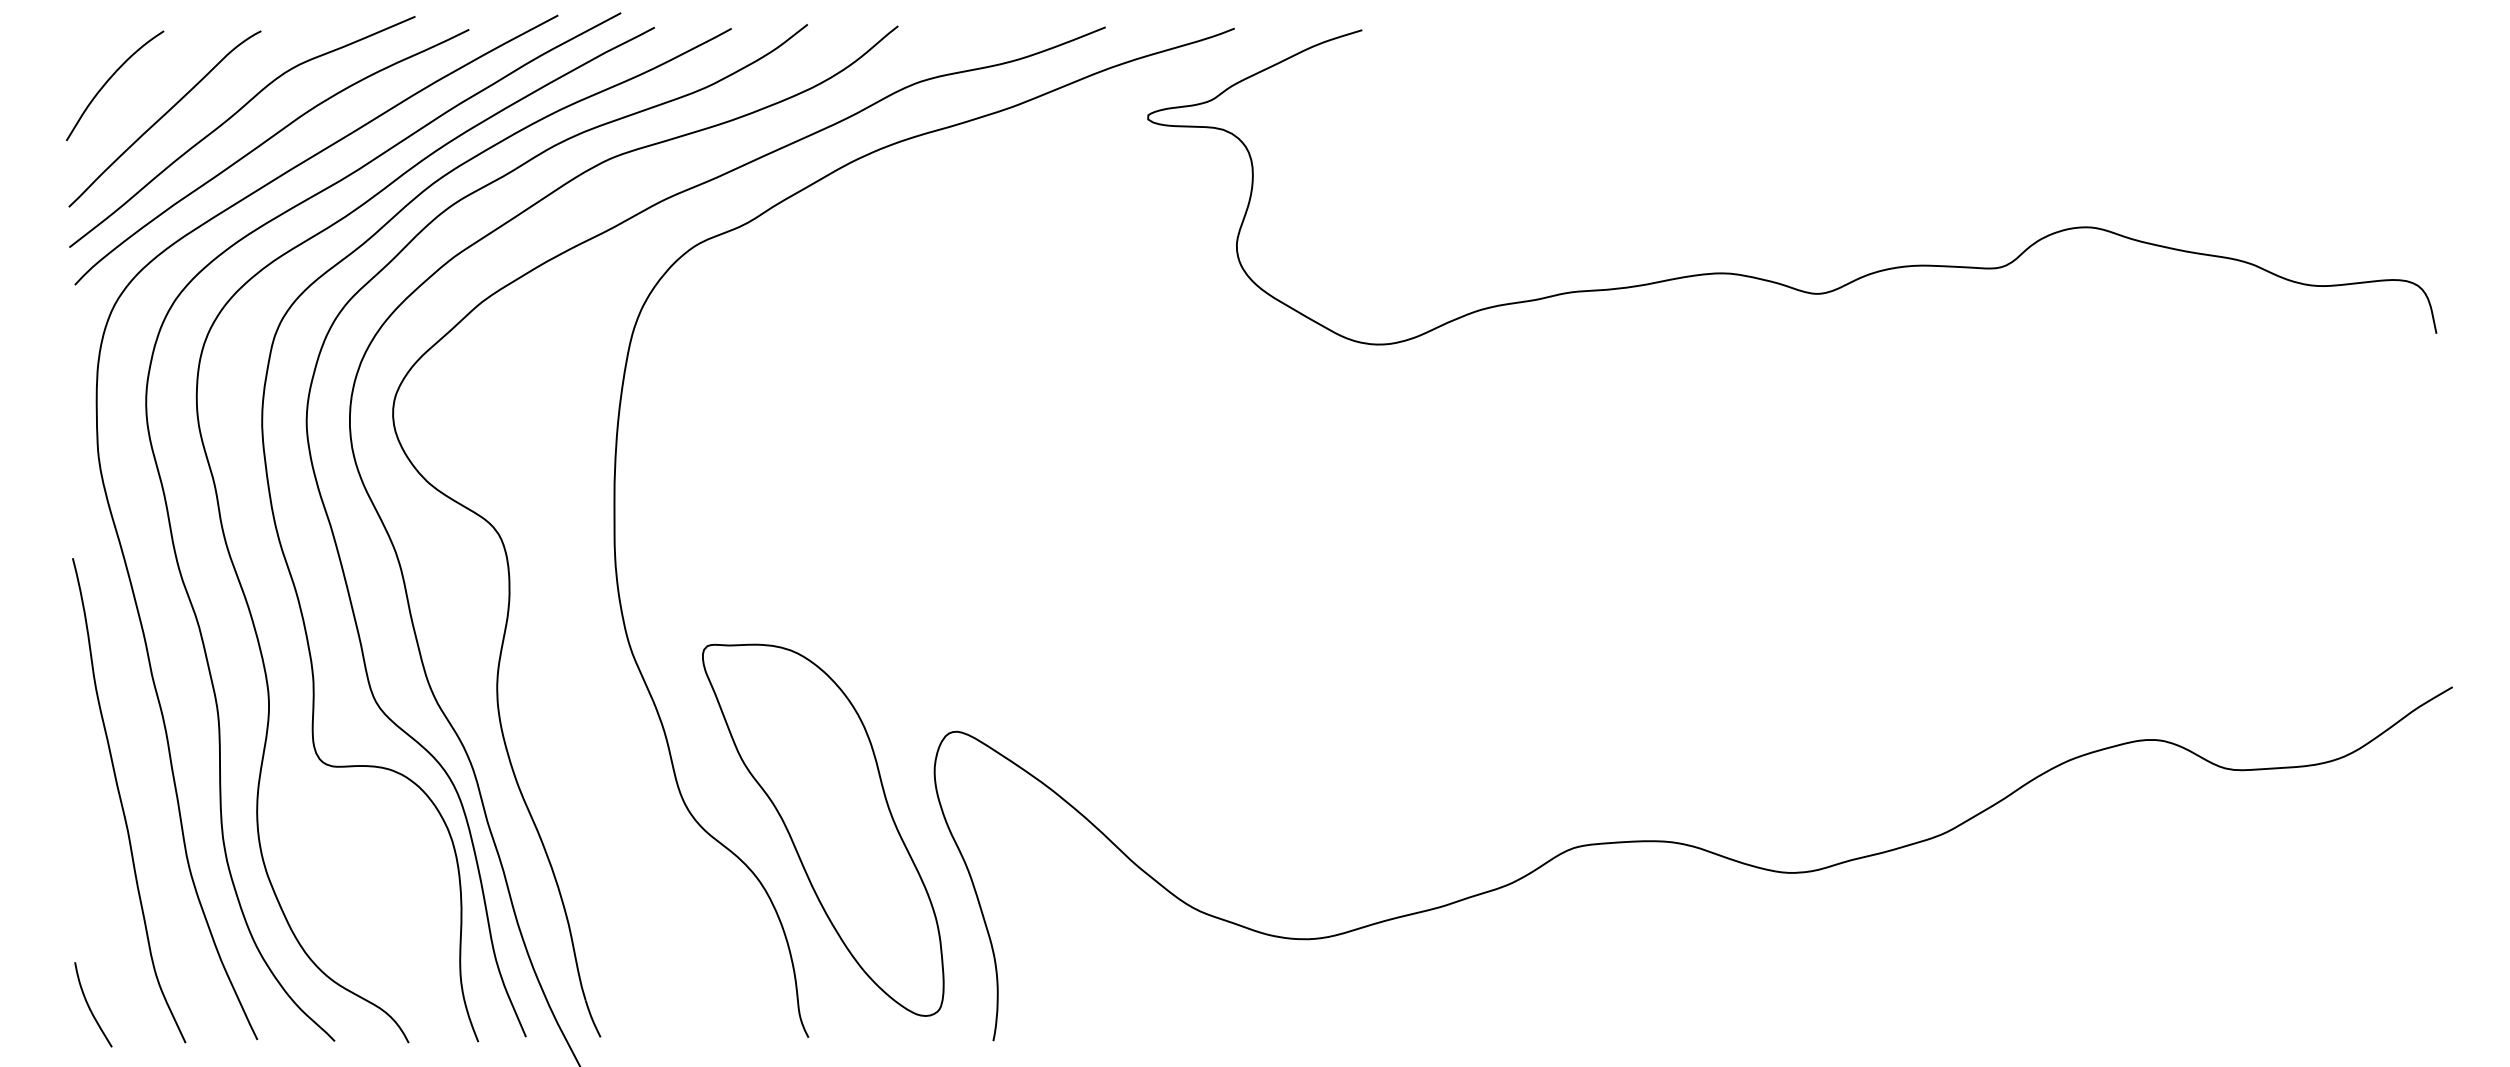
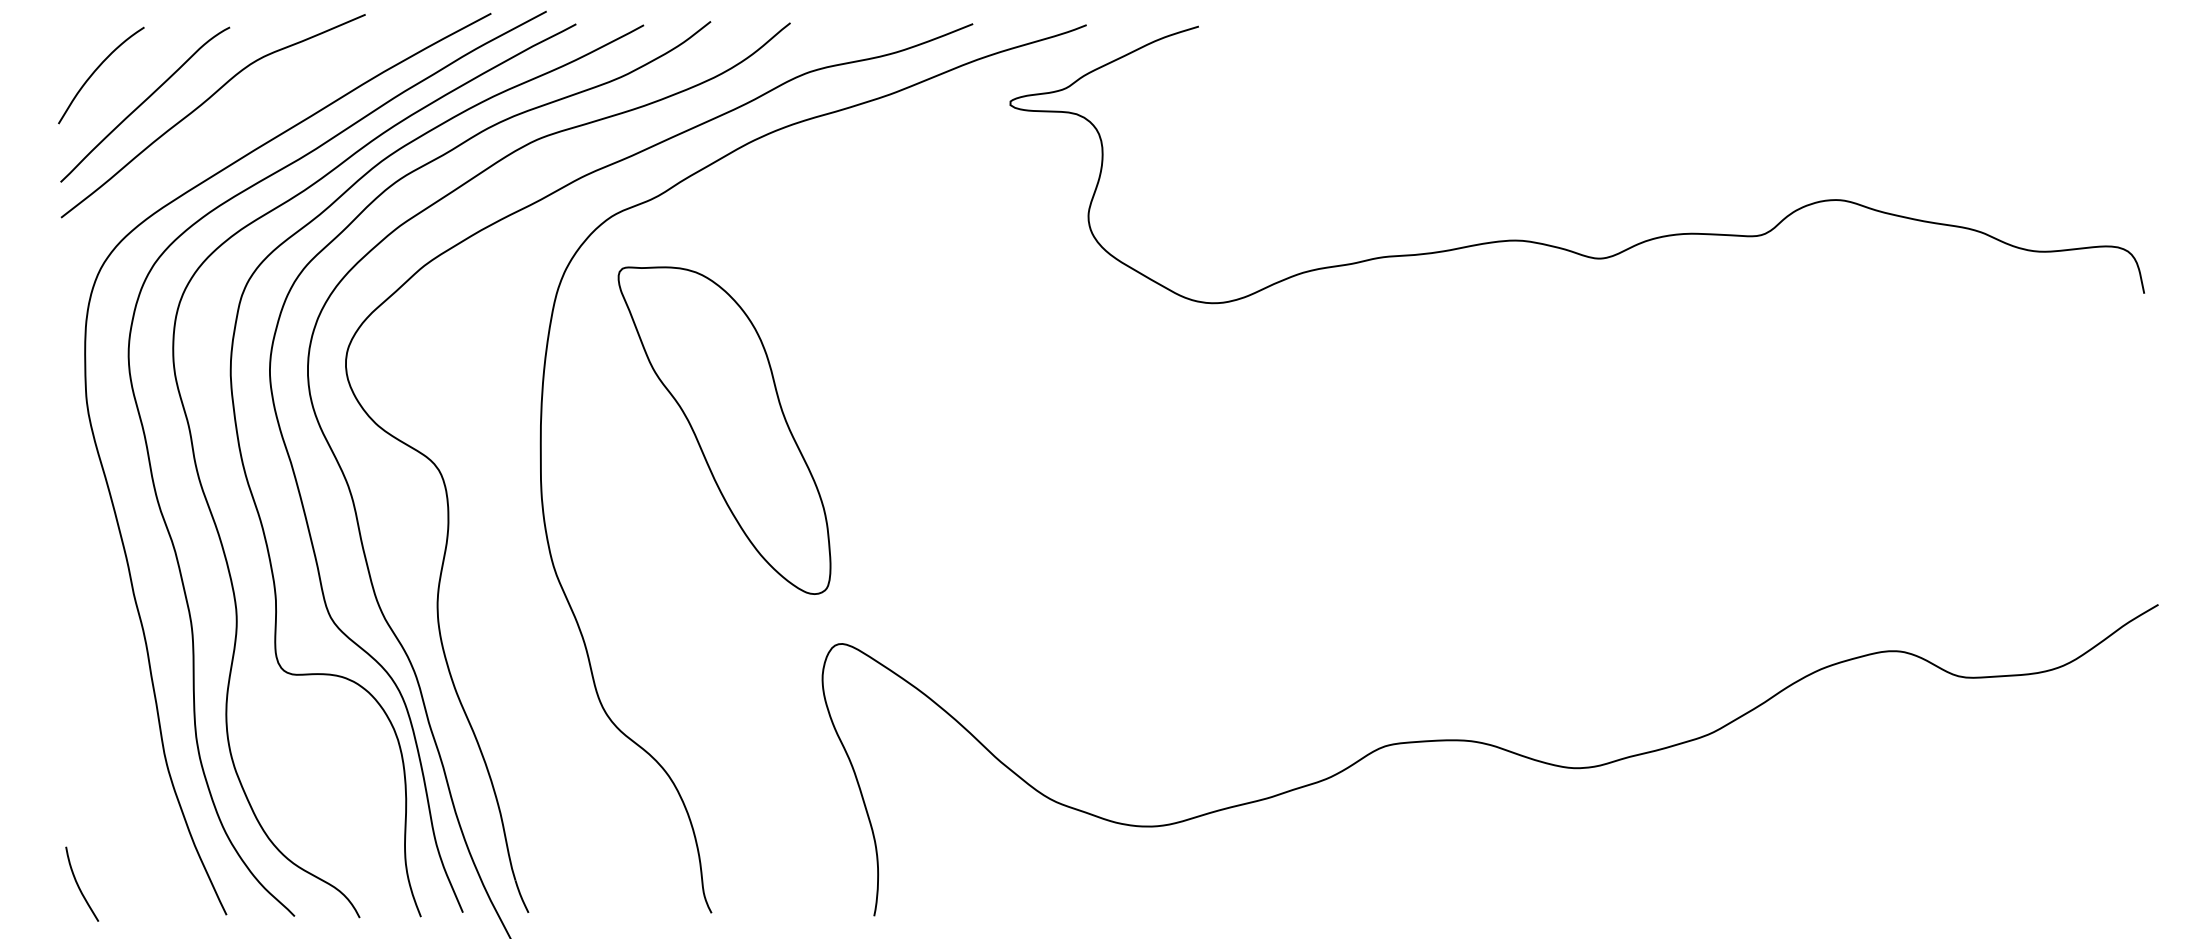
curve: (261, 146) -> (230, 128), removed
curve: (122, 800) -> (107, 704), removed
part: (823, 830) -> (724, 430), moved

